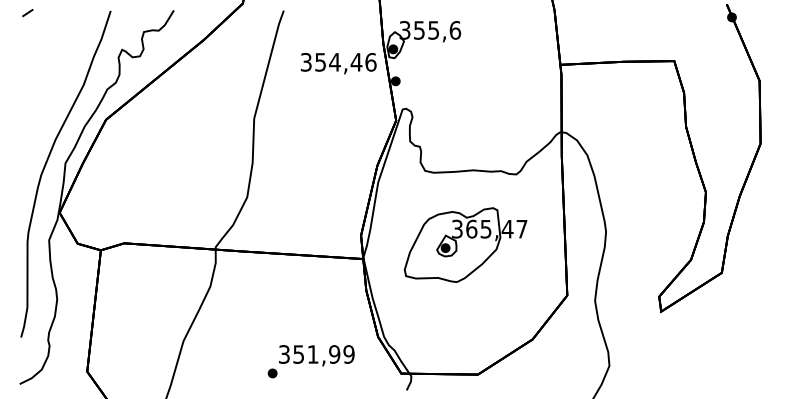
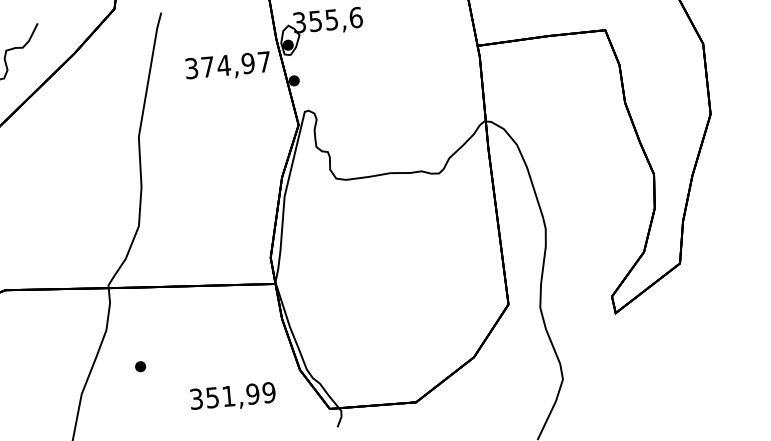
text: (345, 61) -> (235, 63), 354,46 -> 374,97
part: (465, 244) -> (388, 257), removed
part: (272, 373) -> (140, 366), moved

